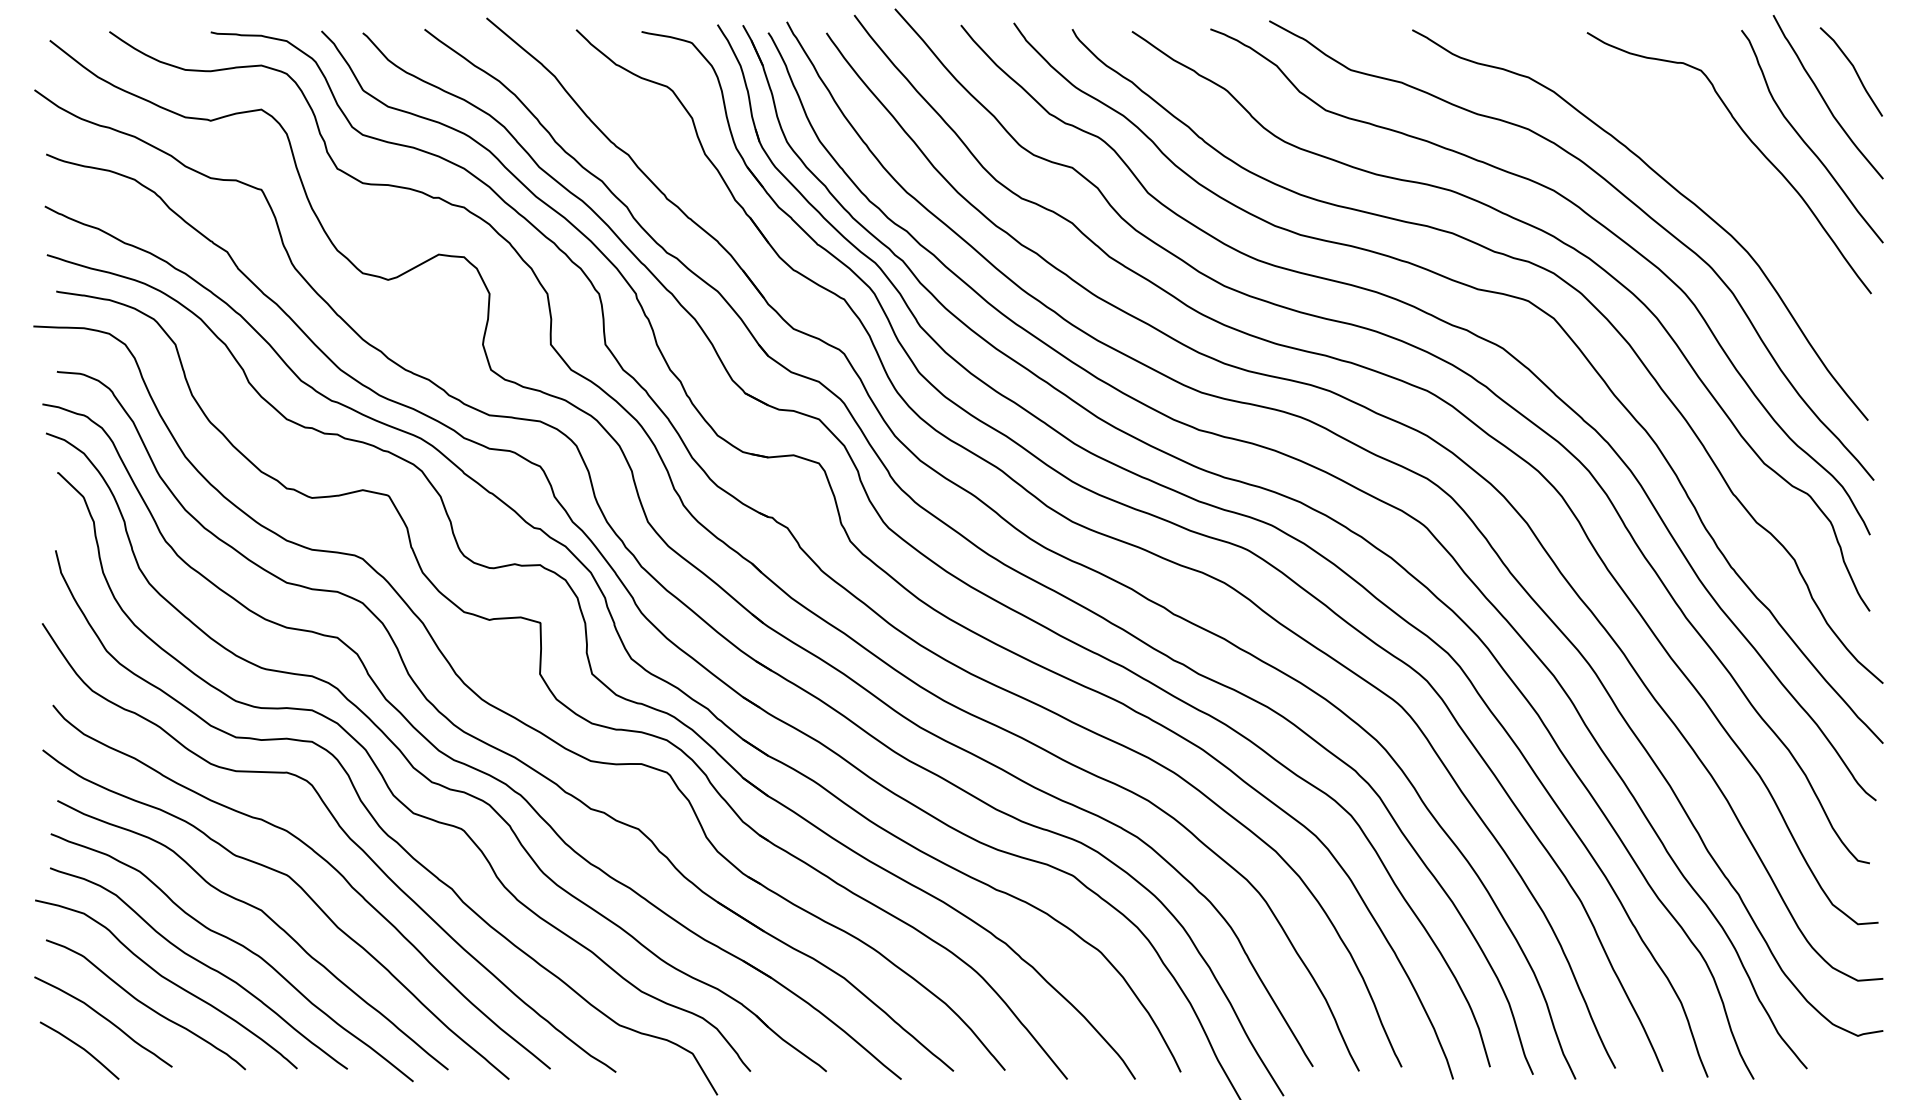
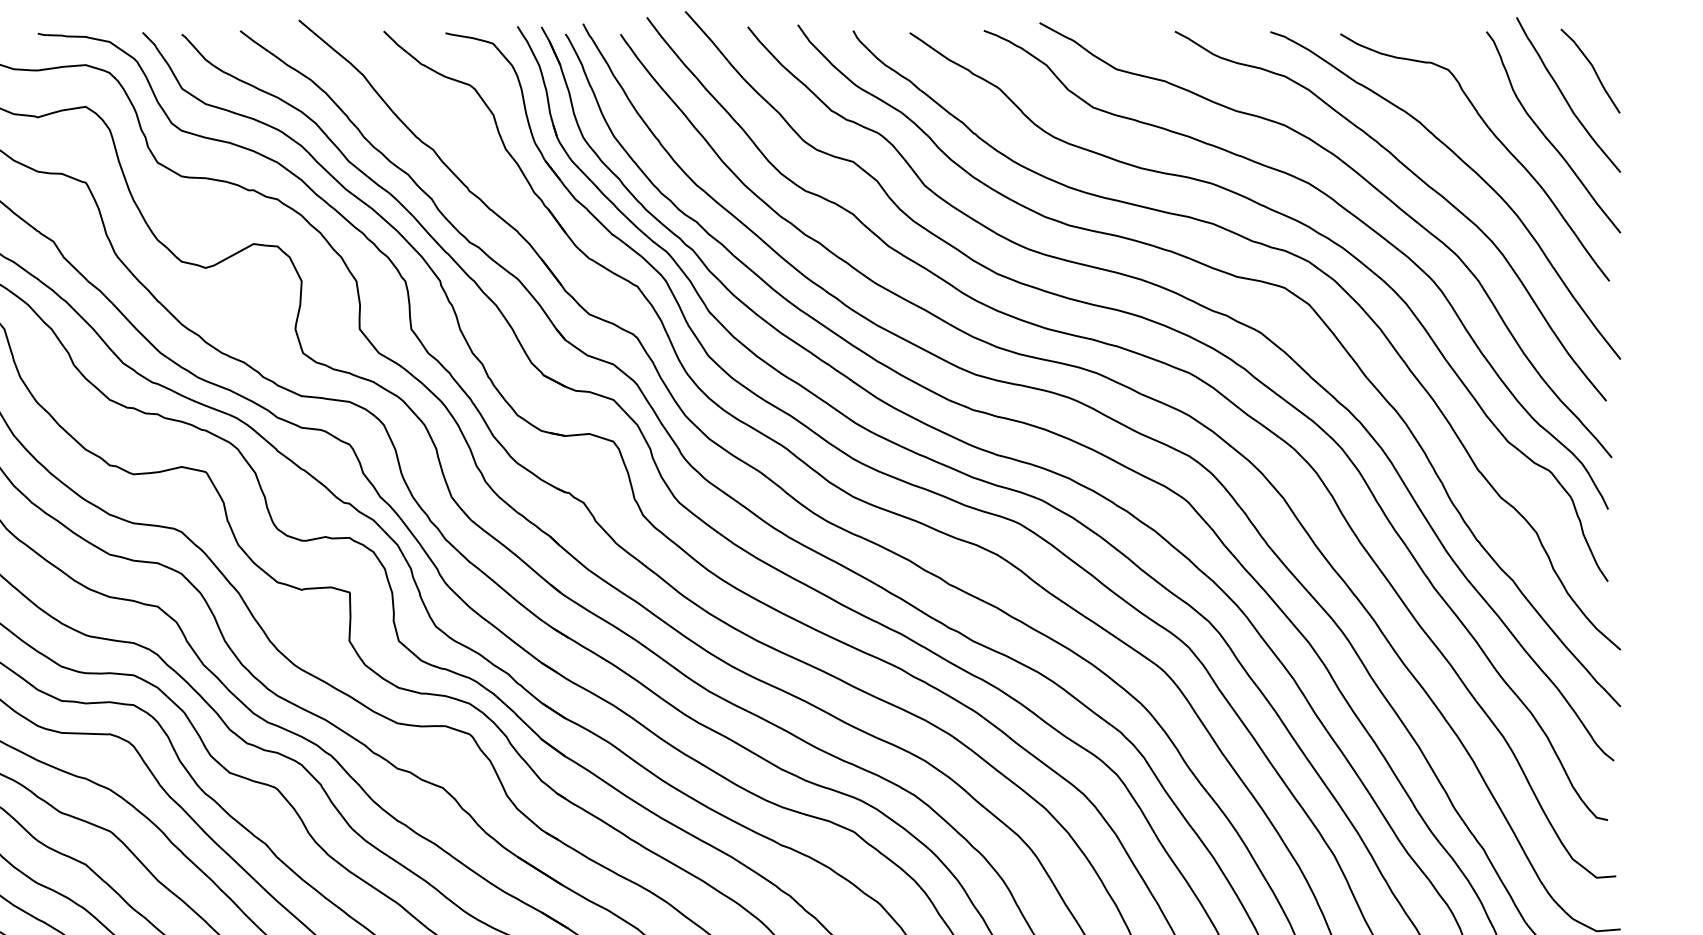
curve: (1724, 175) -> (1470, 169), added

